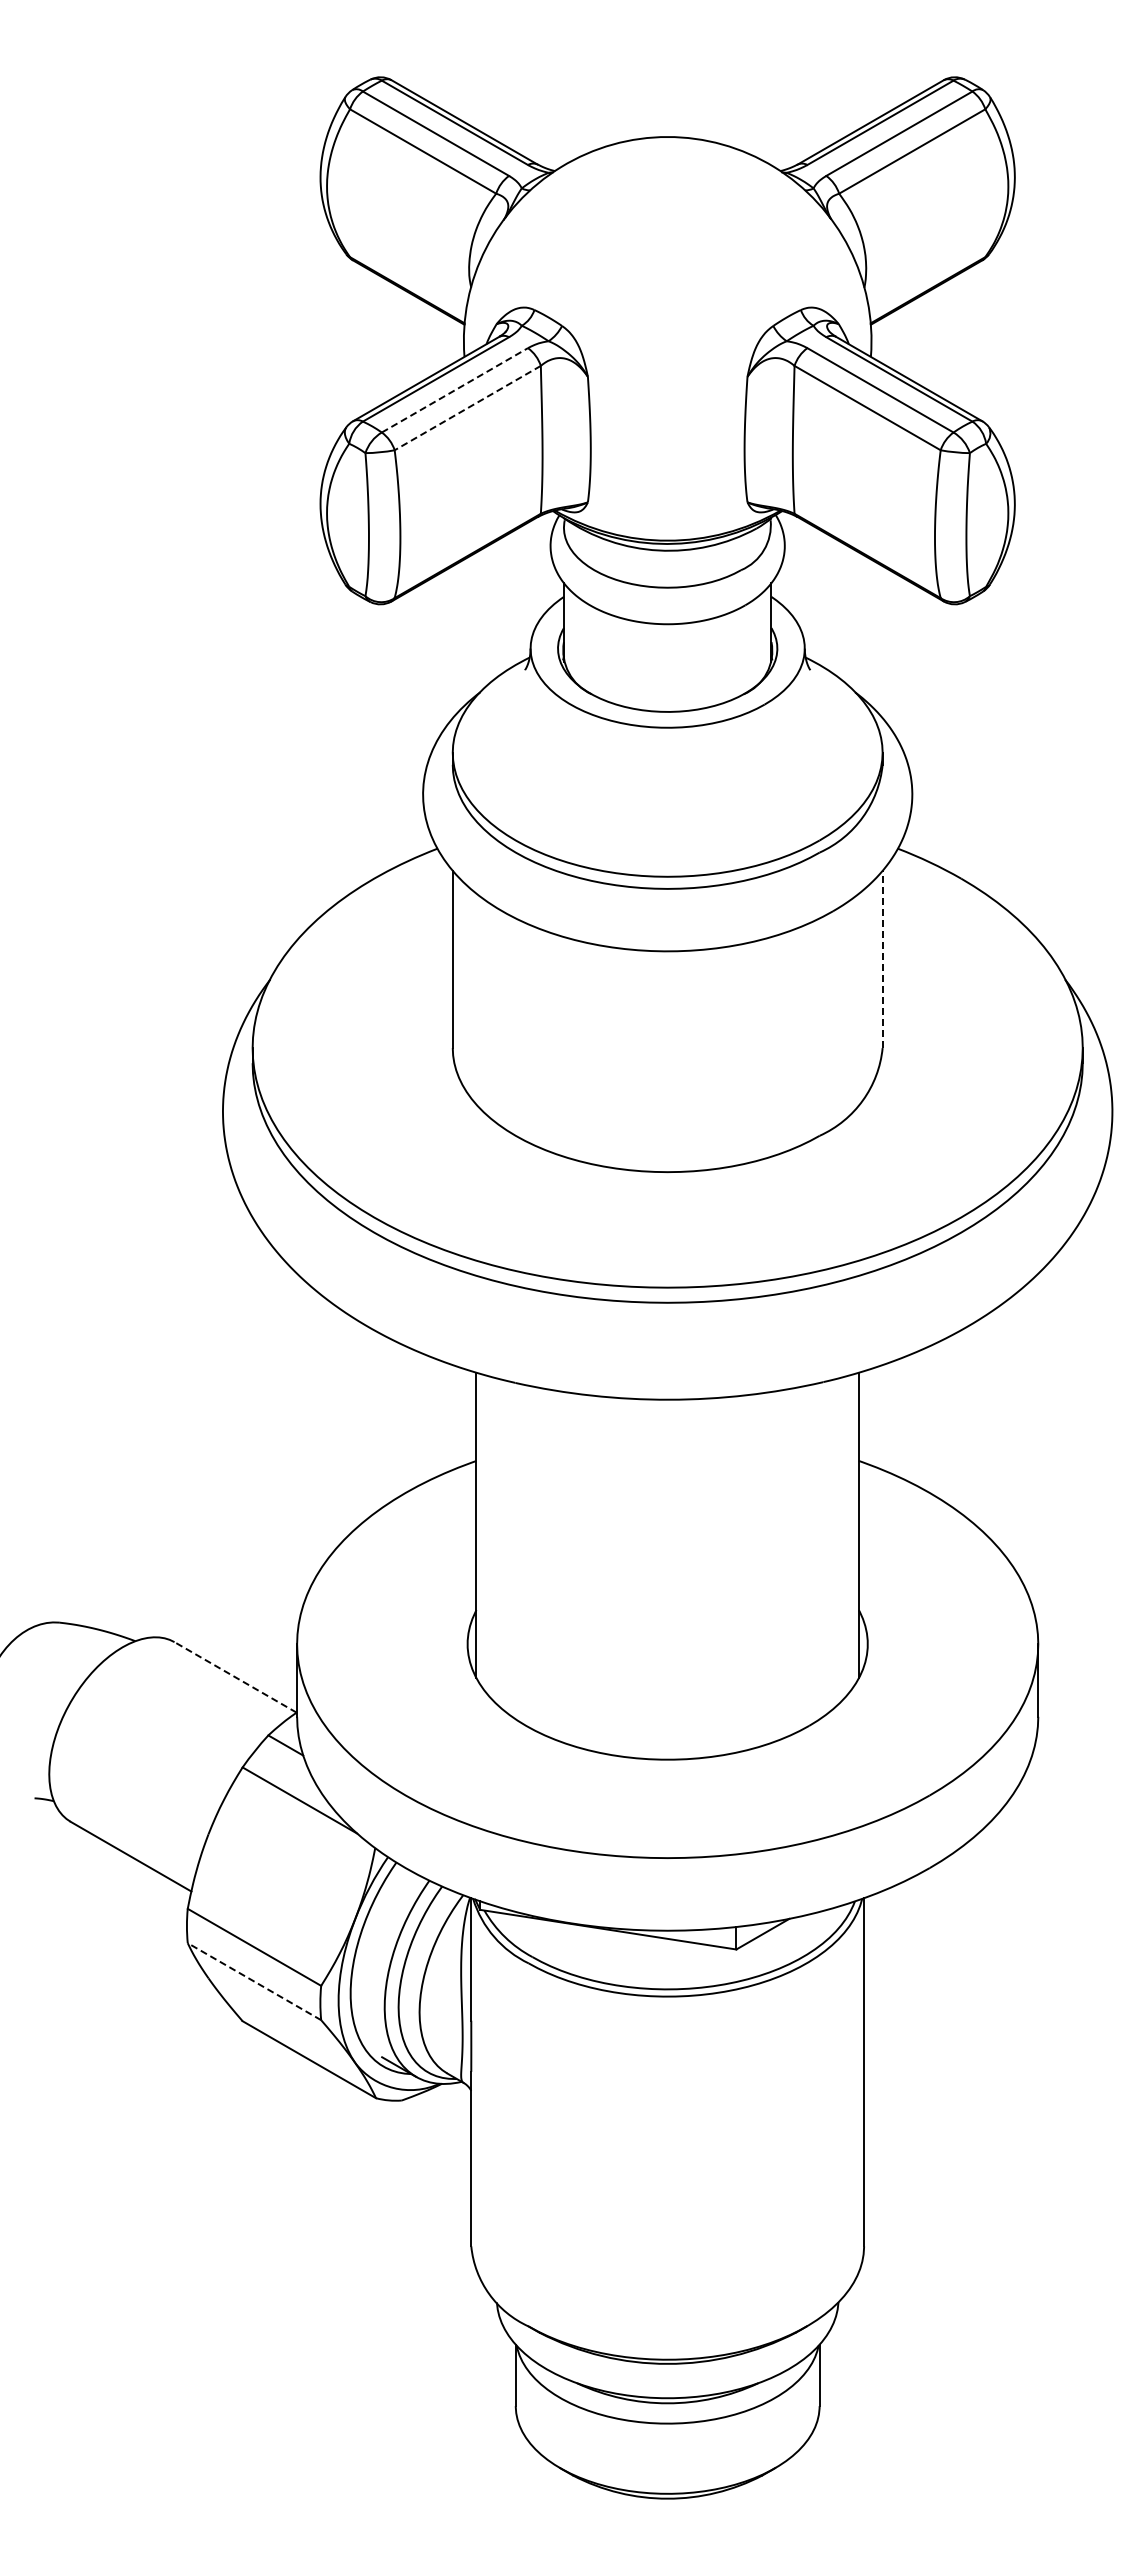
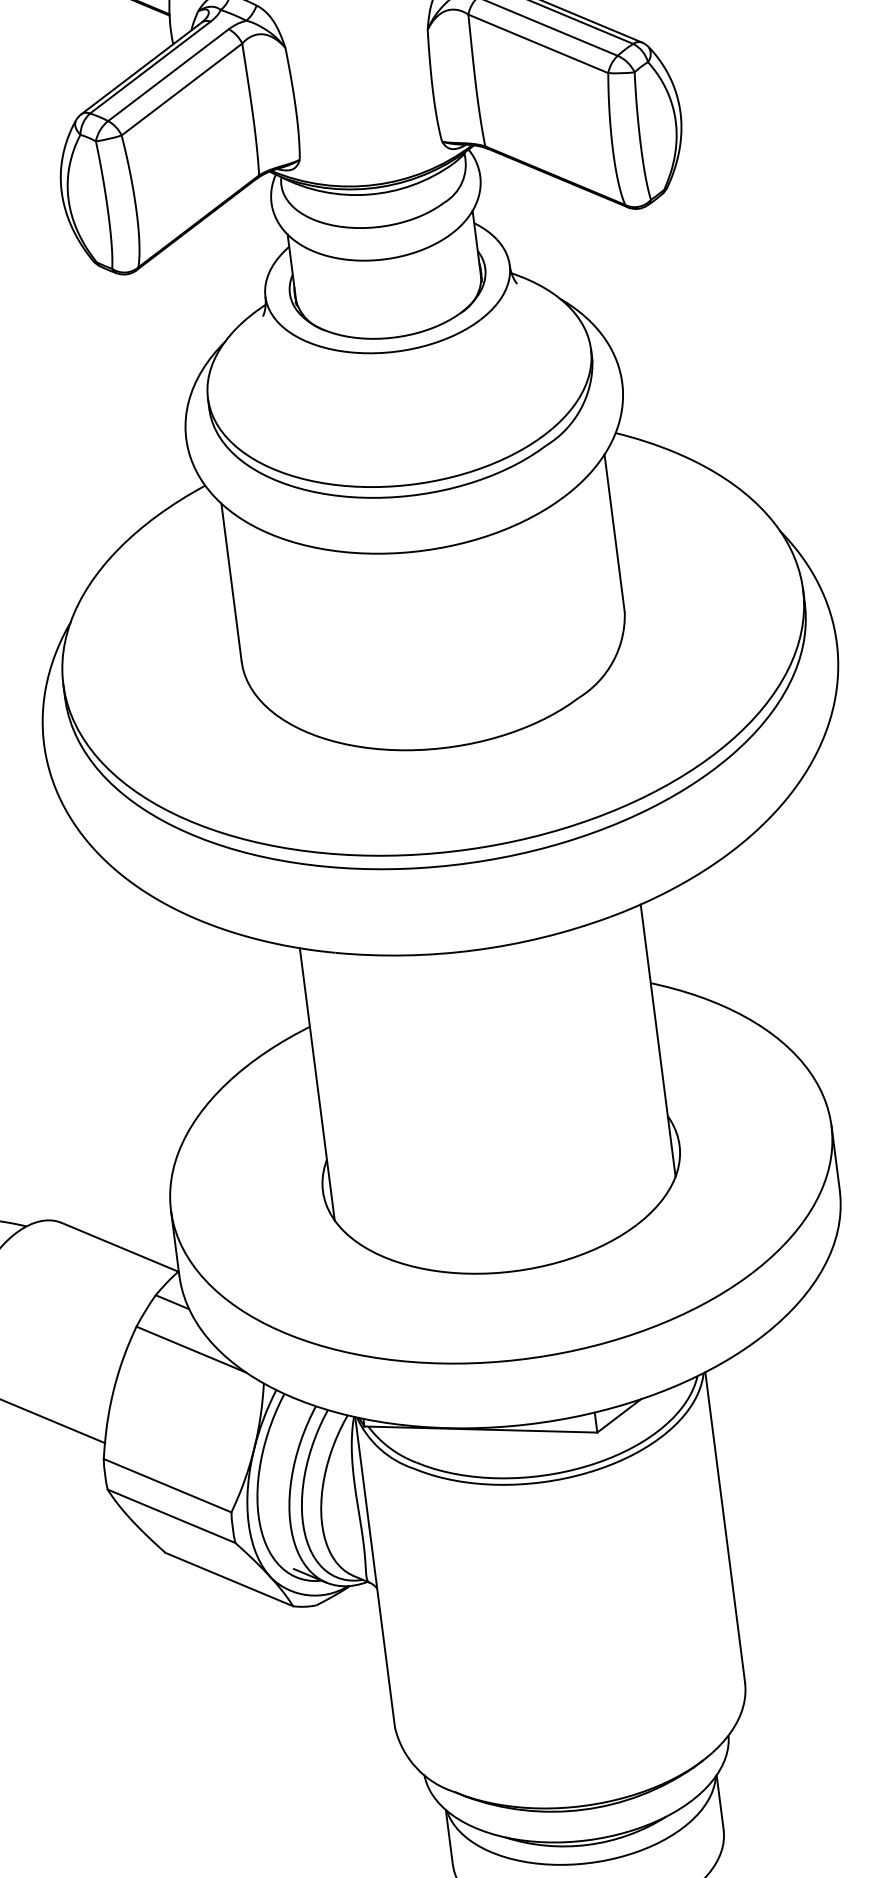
line: (455, 390) -> (169, 75), dashed -> solid
line: (467, 408) -> (181, 89), dashed -> solid
line: (882, 959) -> (614, 533), dashed -> solid
line: (235, 1677) -> (119, 1247), dashed -> solid
line: (254, 1981) -> (171, 1516), dashed -> solid

